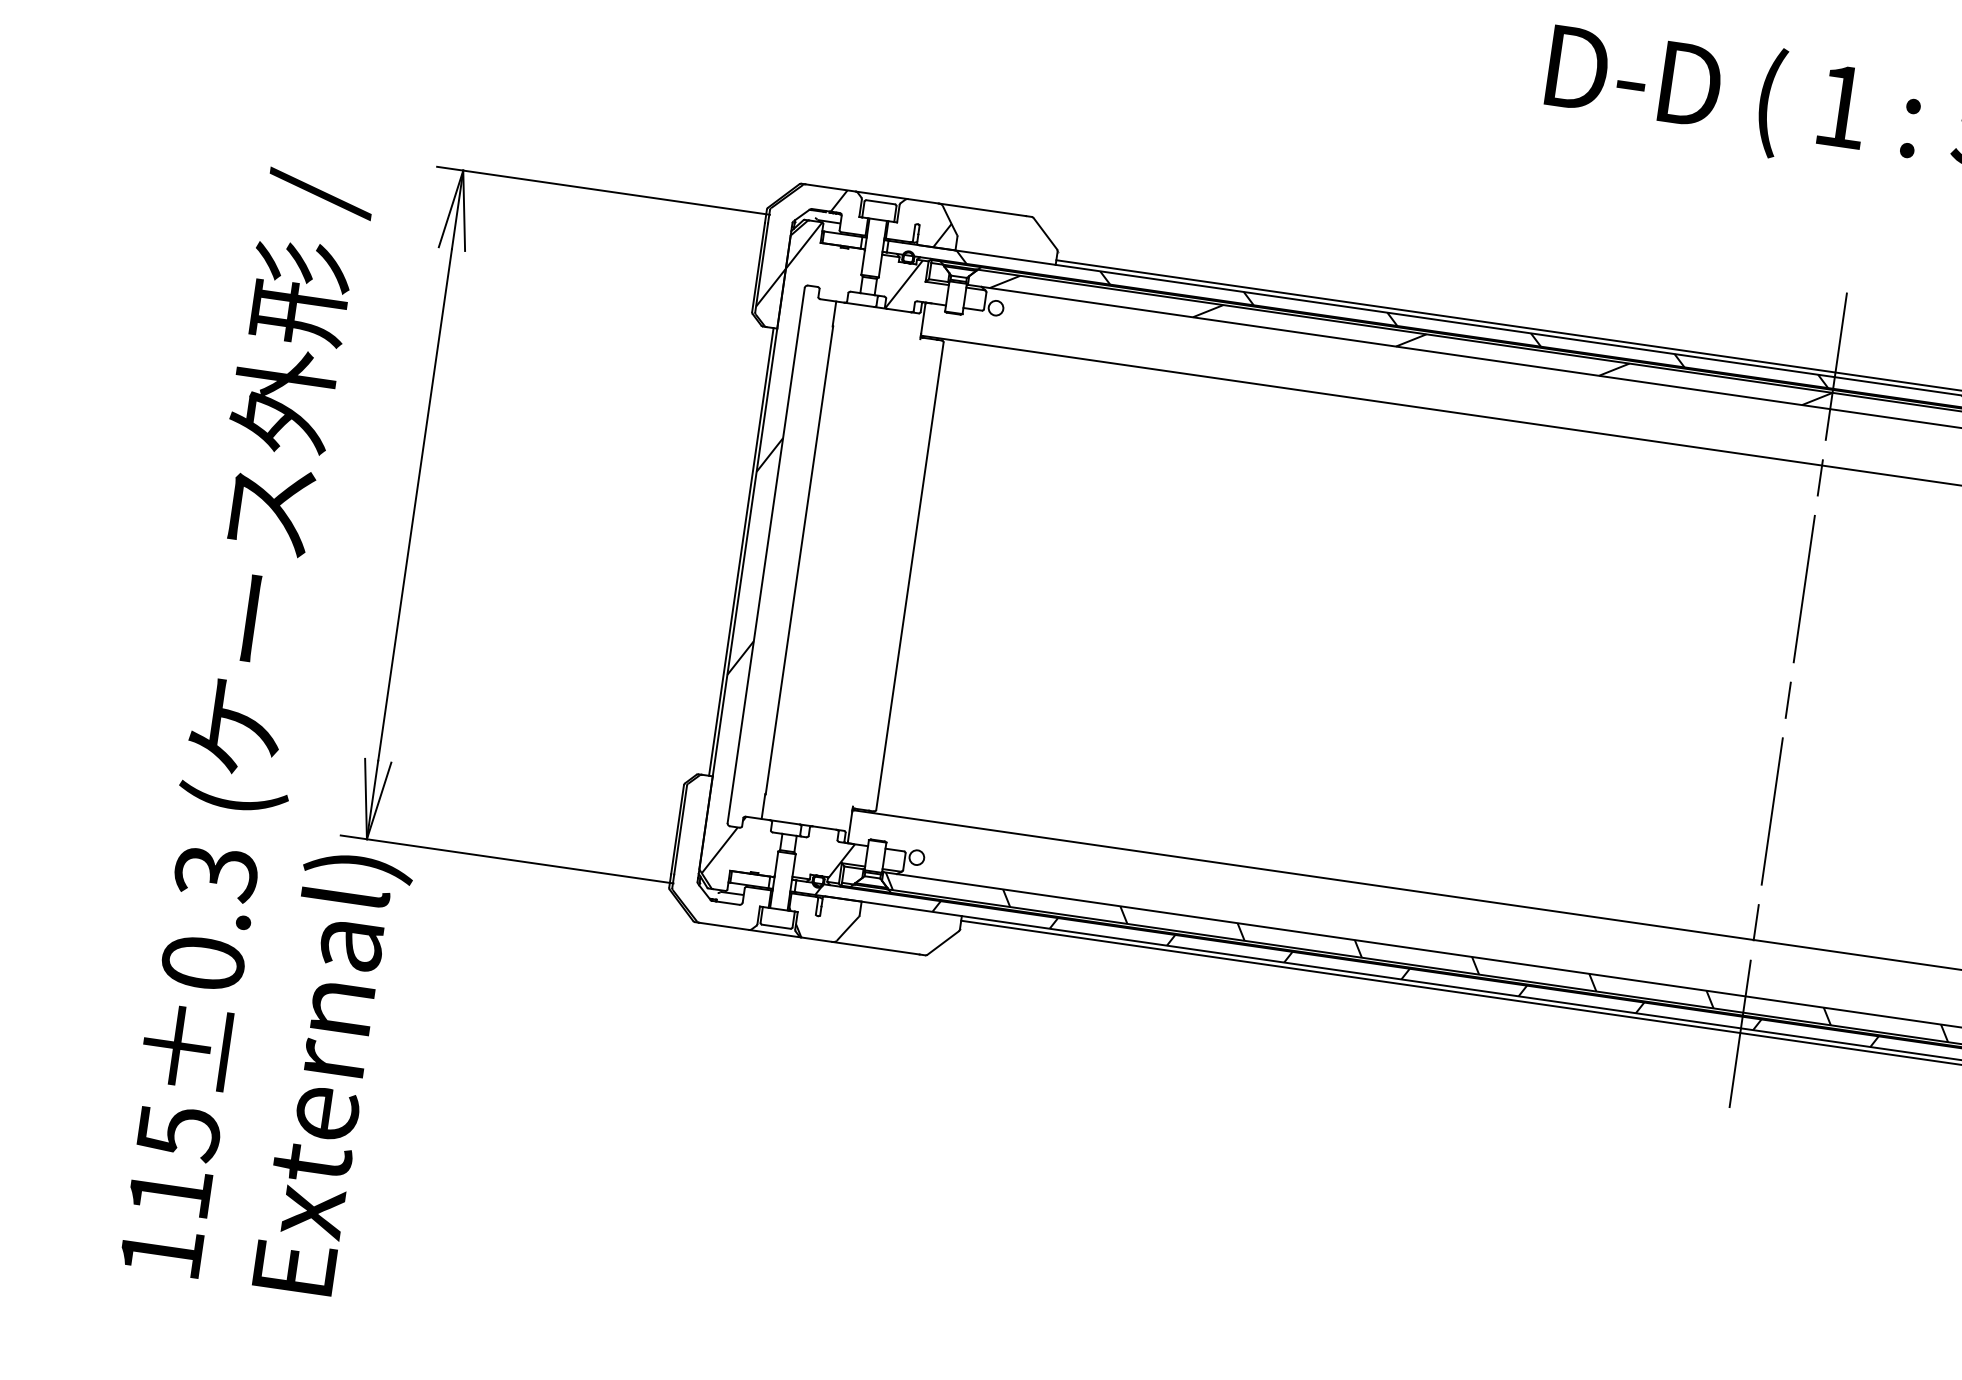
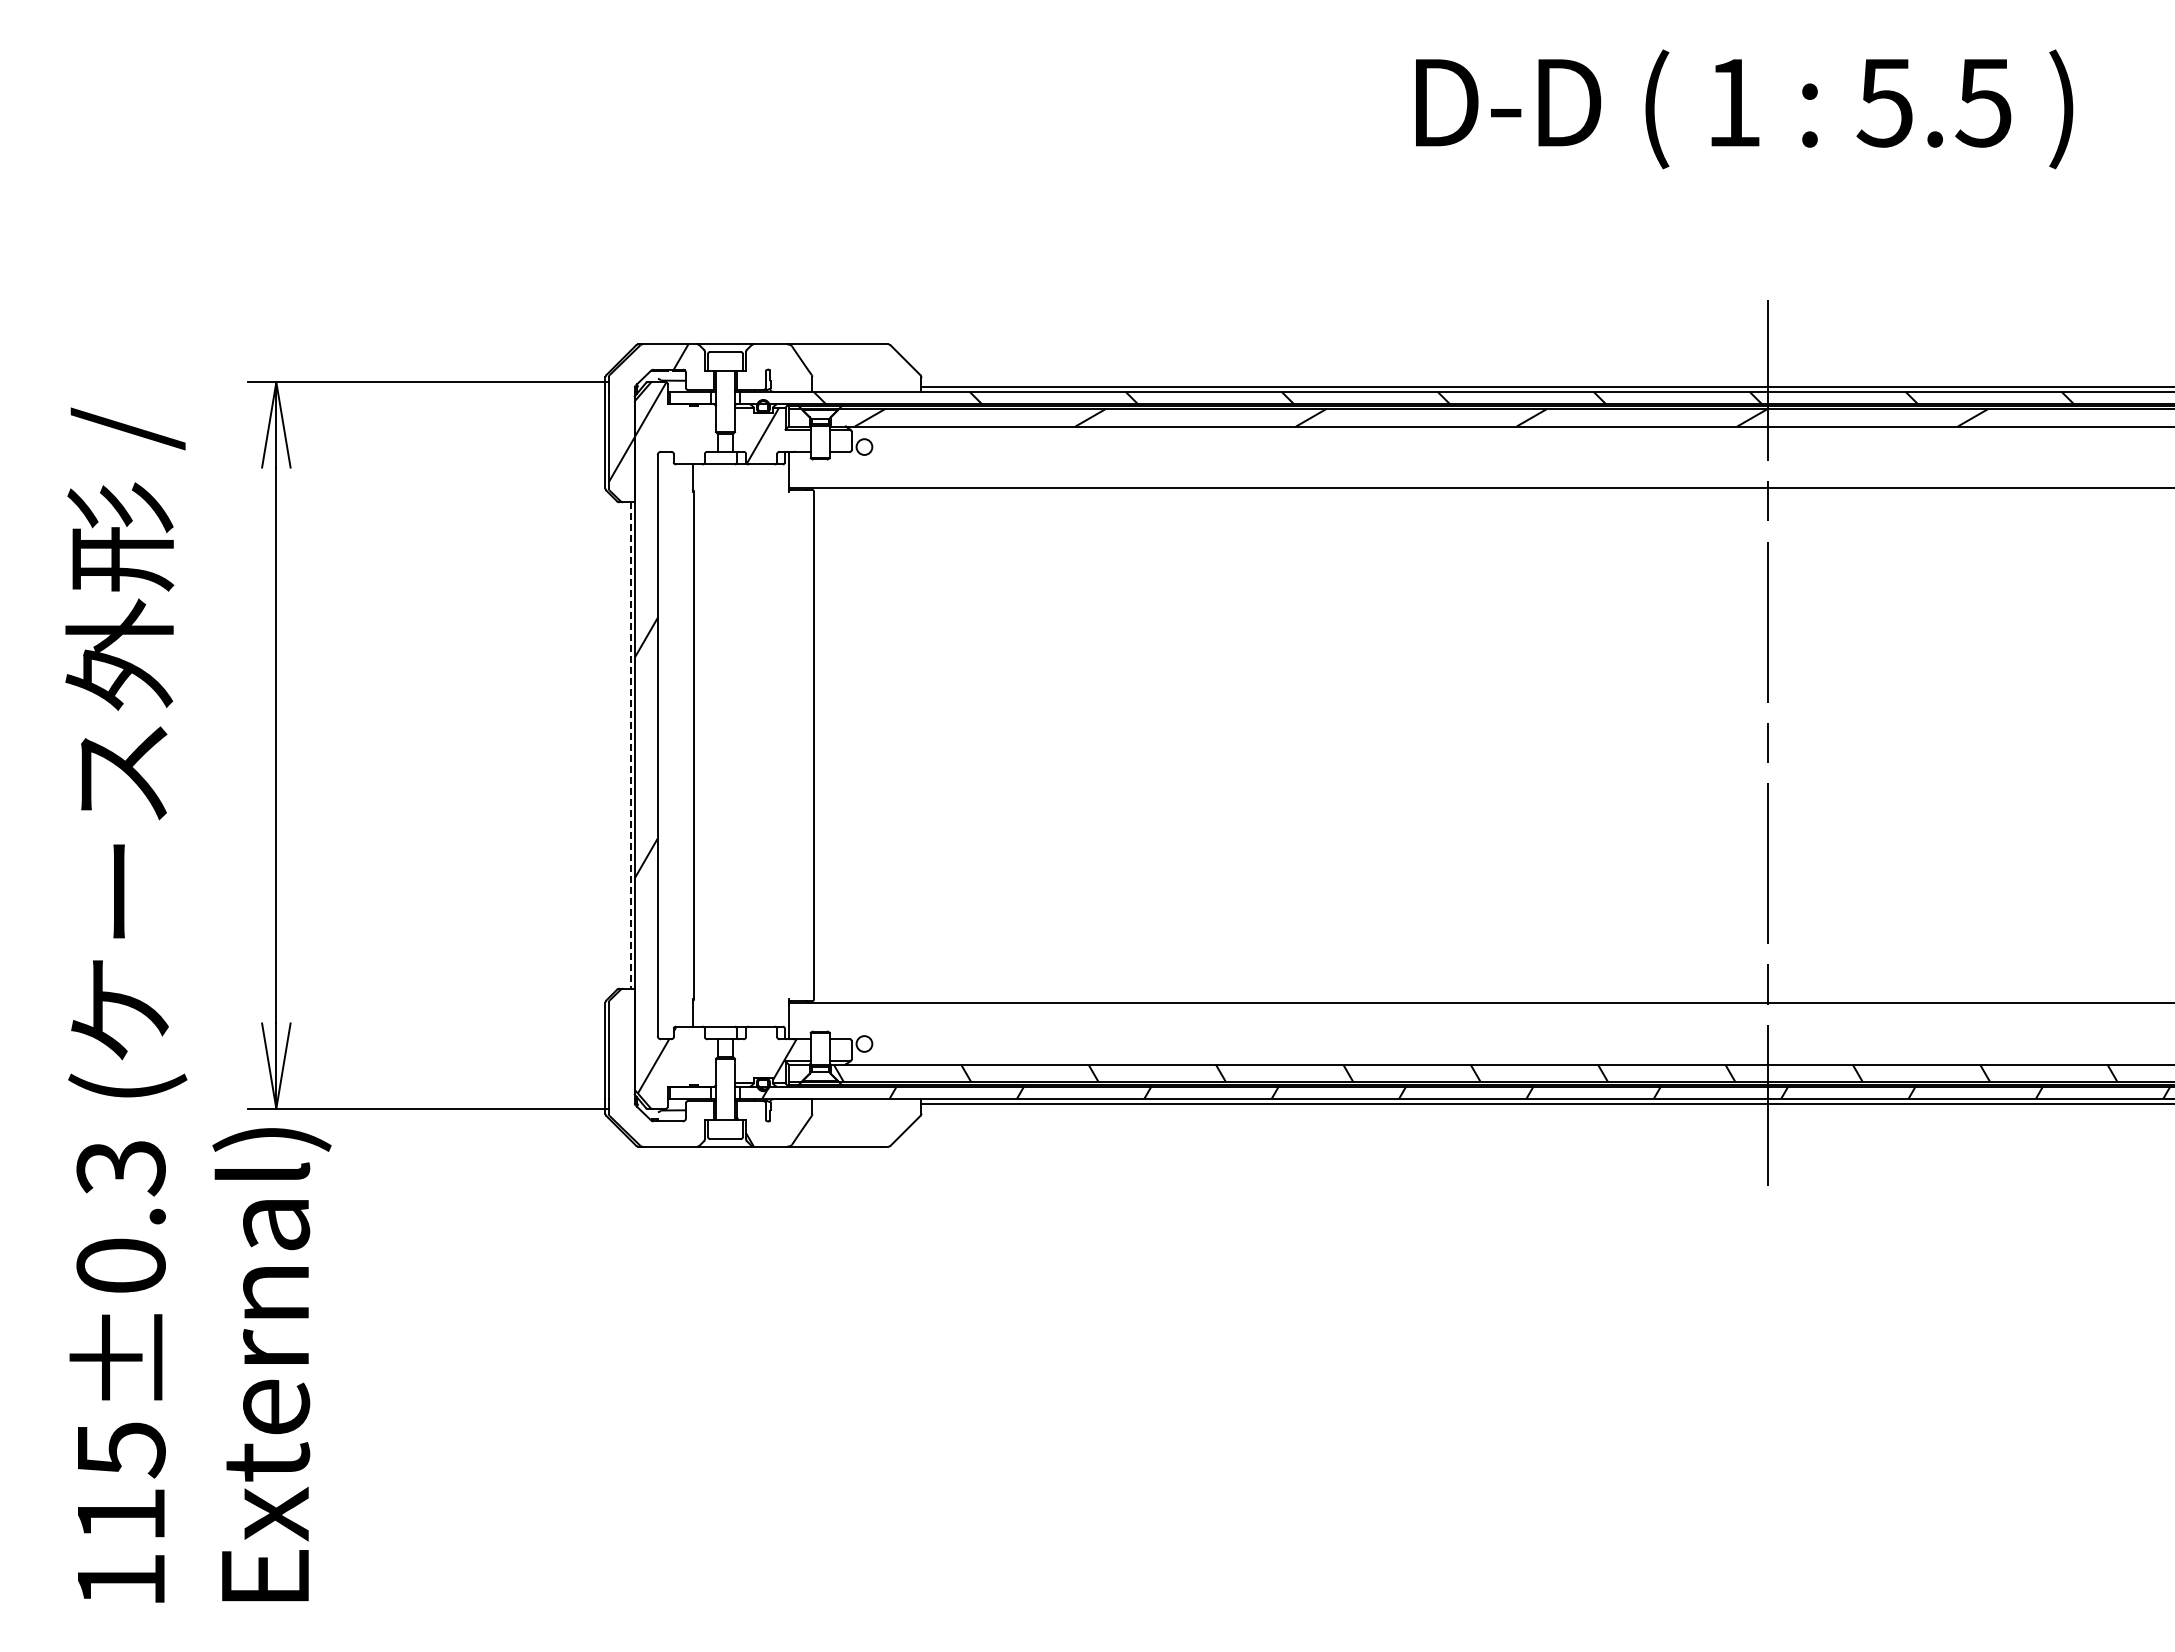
hatch: (942, 235) -> (796, 377), removed
line: (740, 552) -> (630, 746), solid -> dashed

